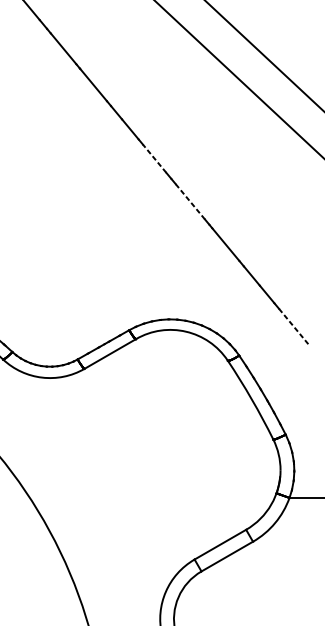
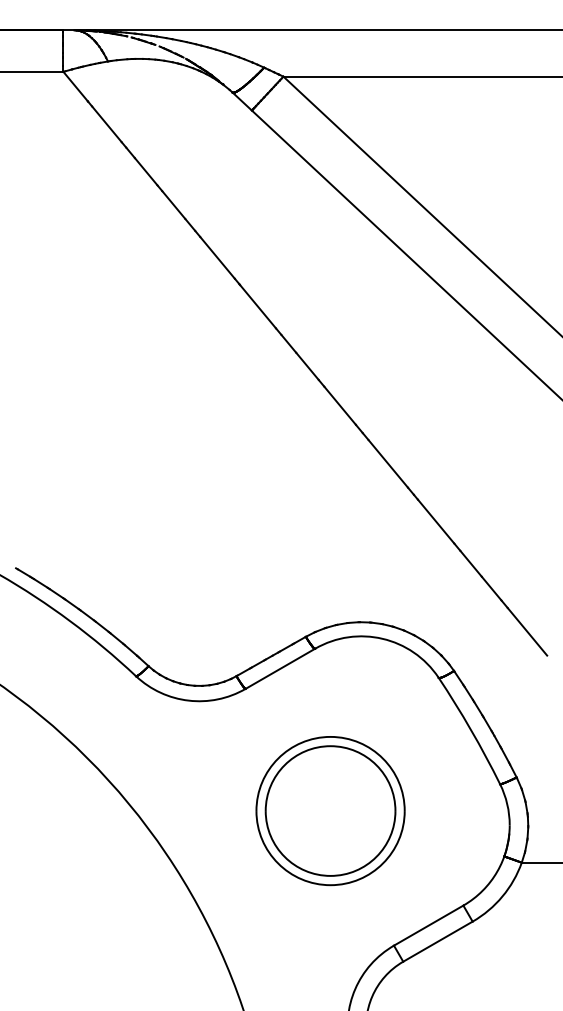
line: (154, 158) -> (340, 405), dashed -> solid
line: (190, 201) -> (388, 463), dashed -> solid
line: (293, 326) -> (527, 631), dashed -> solid
part: (147, 459) -> (330, 811), added

